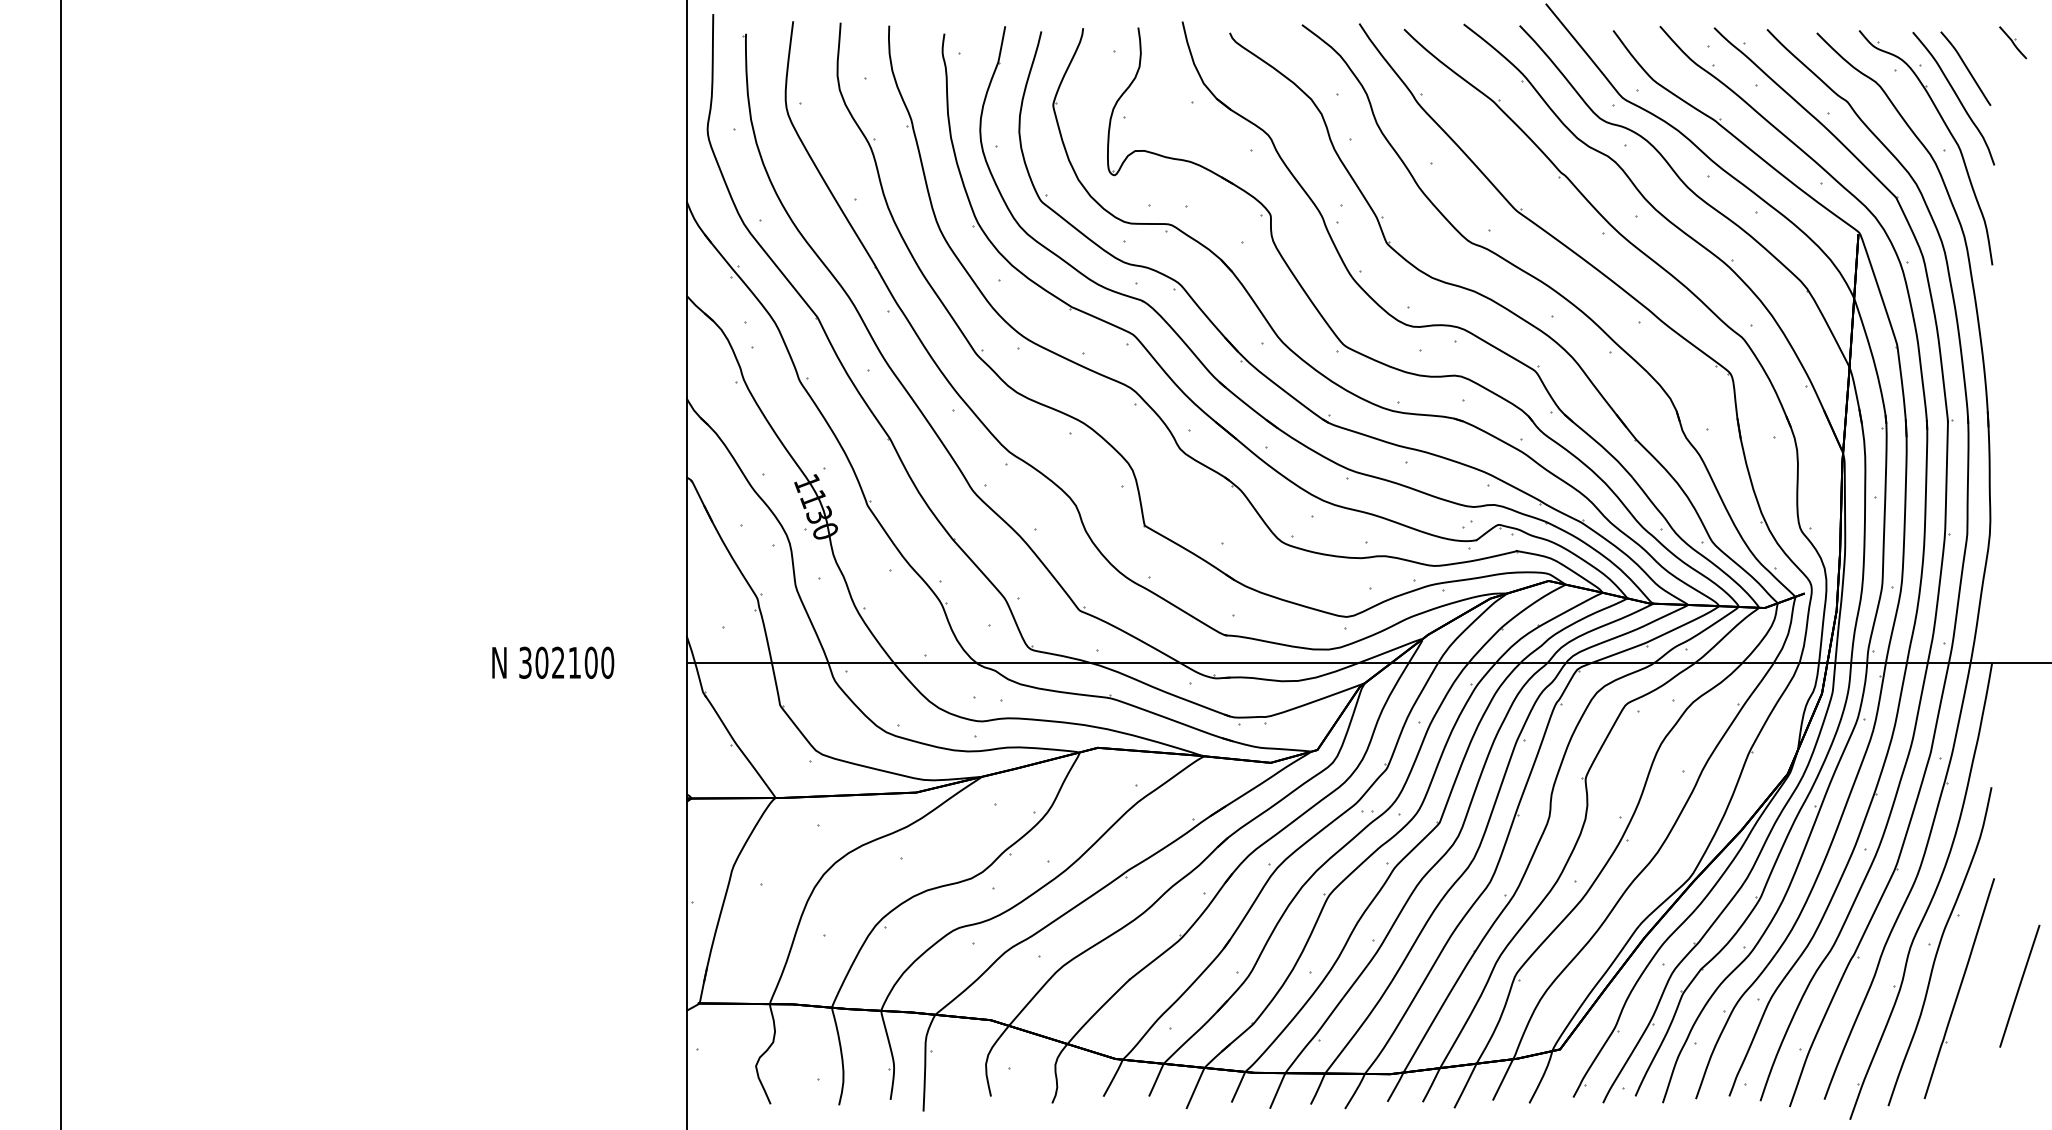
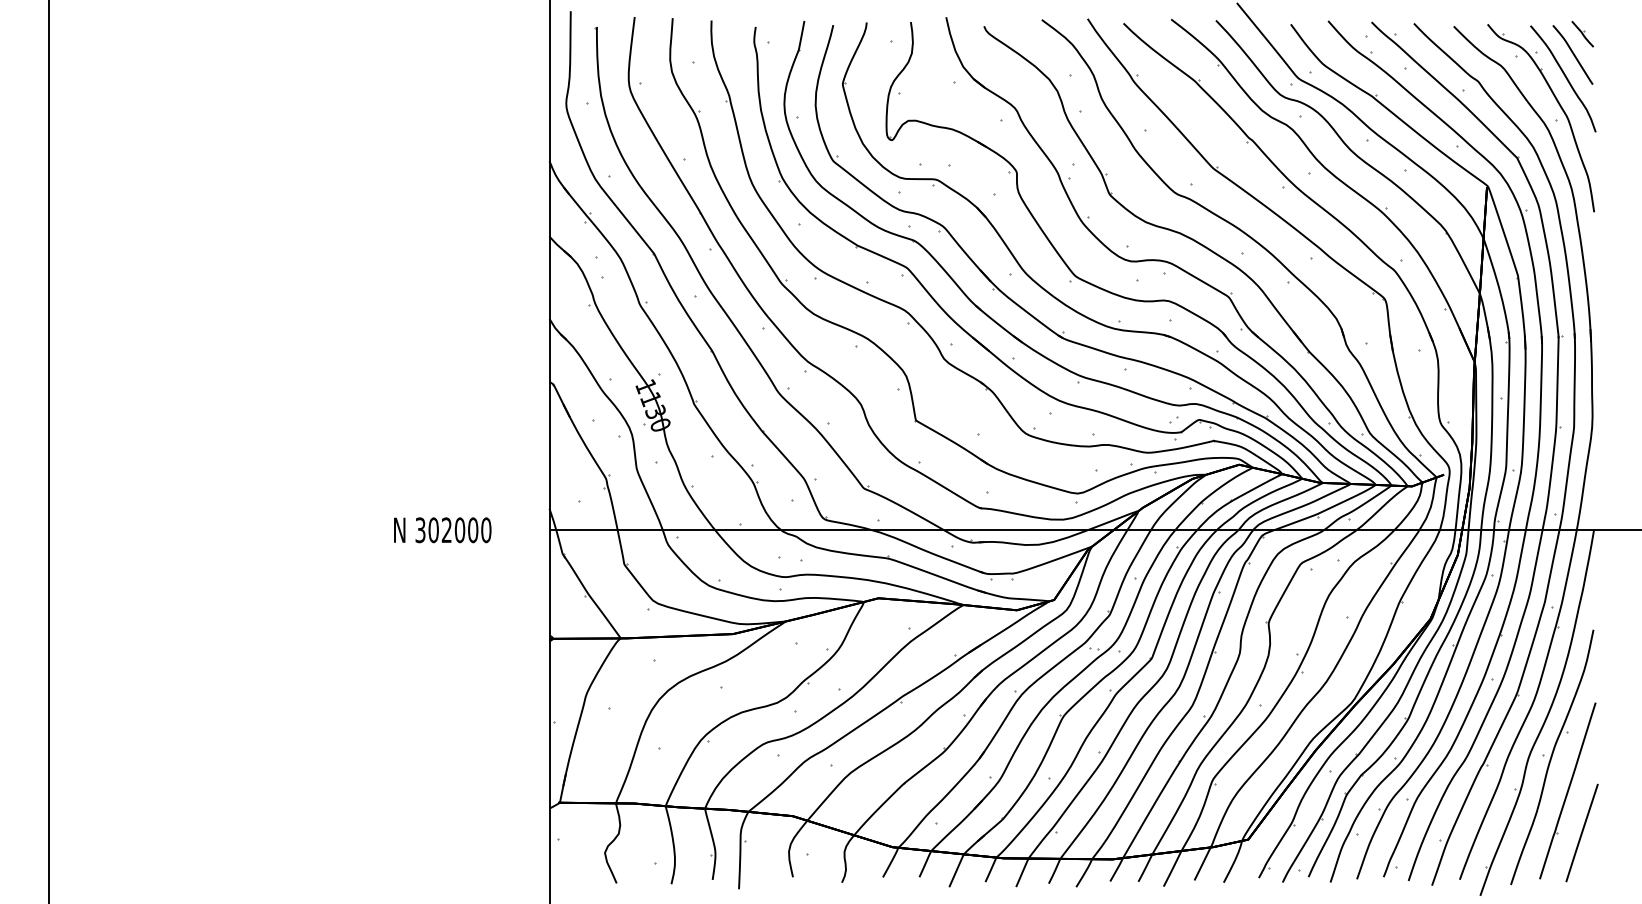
part: (2012, 43) -> (1582, 34), moved
text: (574, 663) -> (459, 530), 302100 -> 302000
line: (2019, 985) -> (1581, 832), moved

